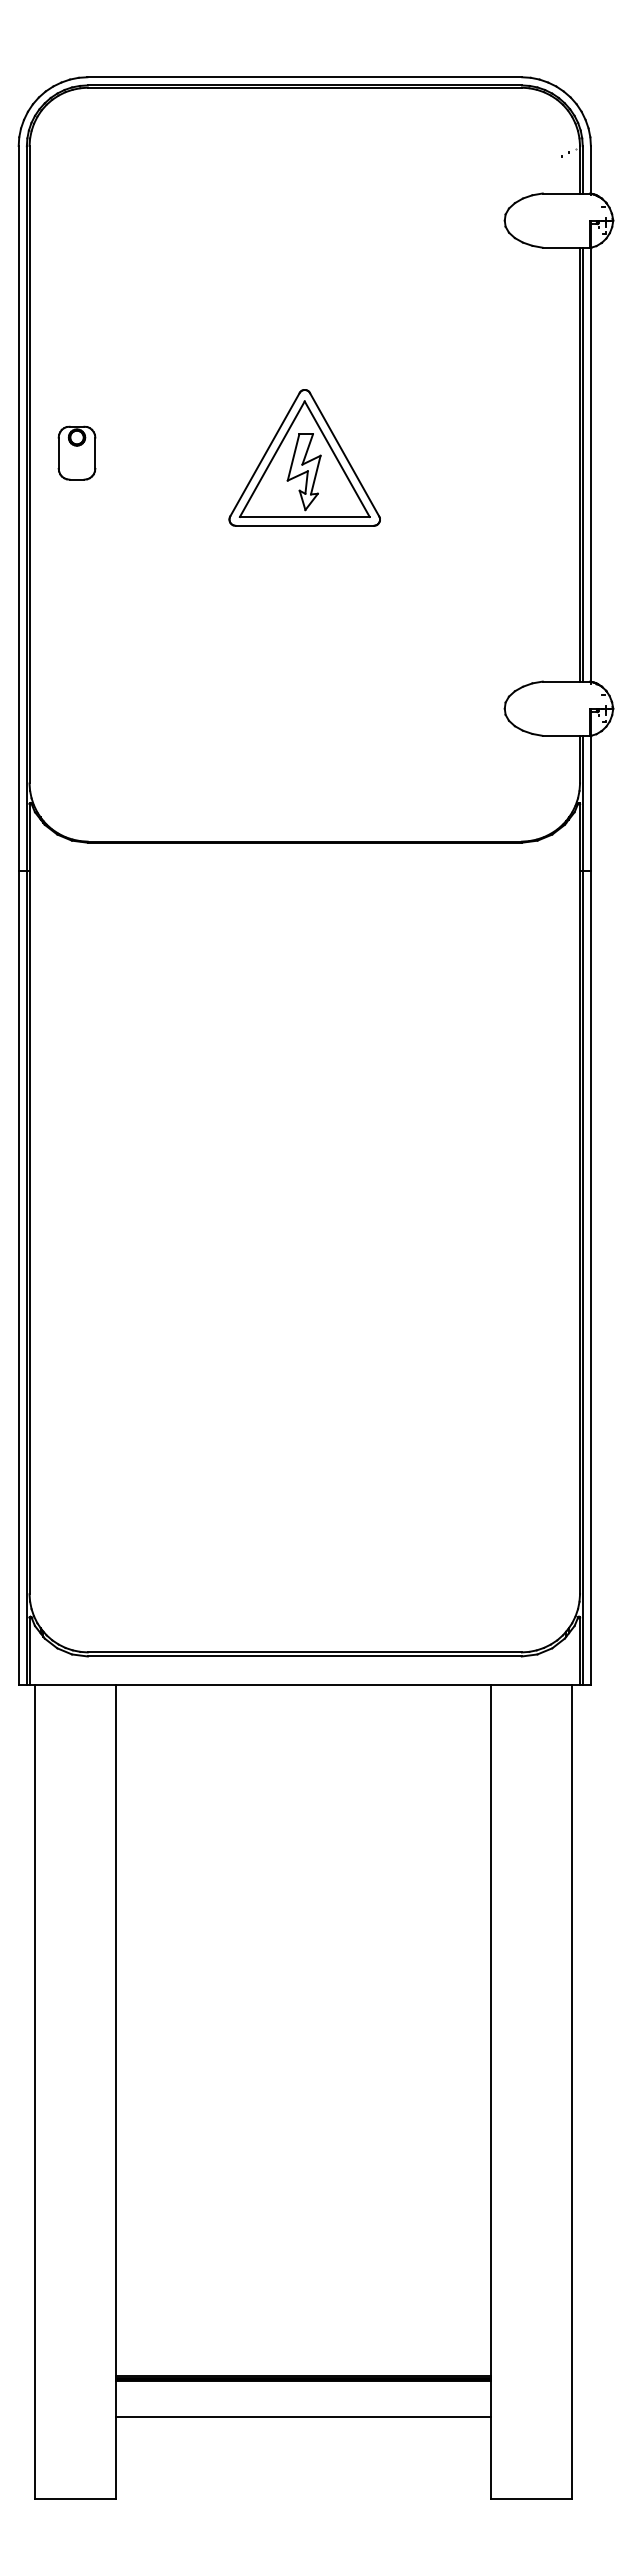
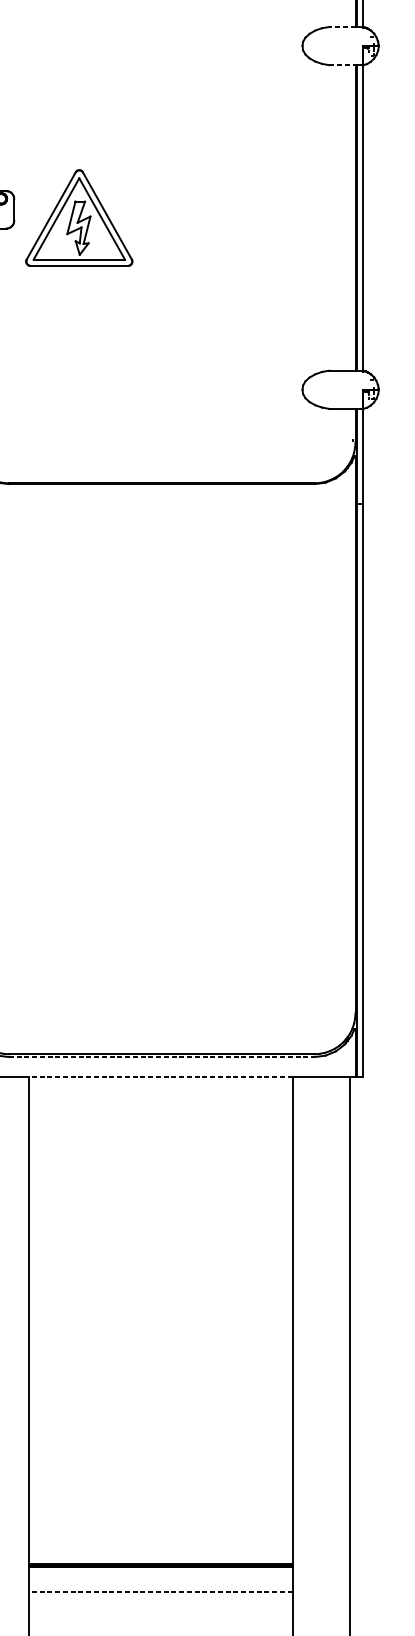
line: (561, 193) -> (342, 27), solid -> dashed
line: (561, 247) -> (342, 65), solid -> dashed
part: (304, 457) -> (79, 217), moved
line: (304, 1656) -> (161, 1057), solid -> dashed
line: (302, 1684) -> (160, 1076), solid -> dashed
line: (302, 2416) -> (160, 1592), solid -> dashed

